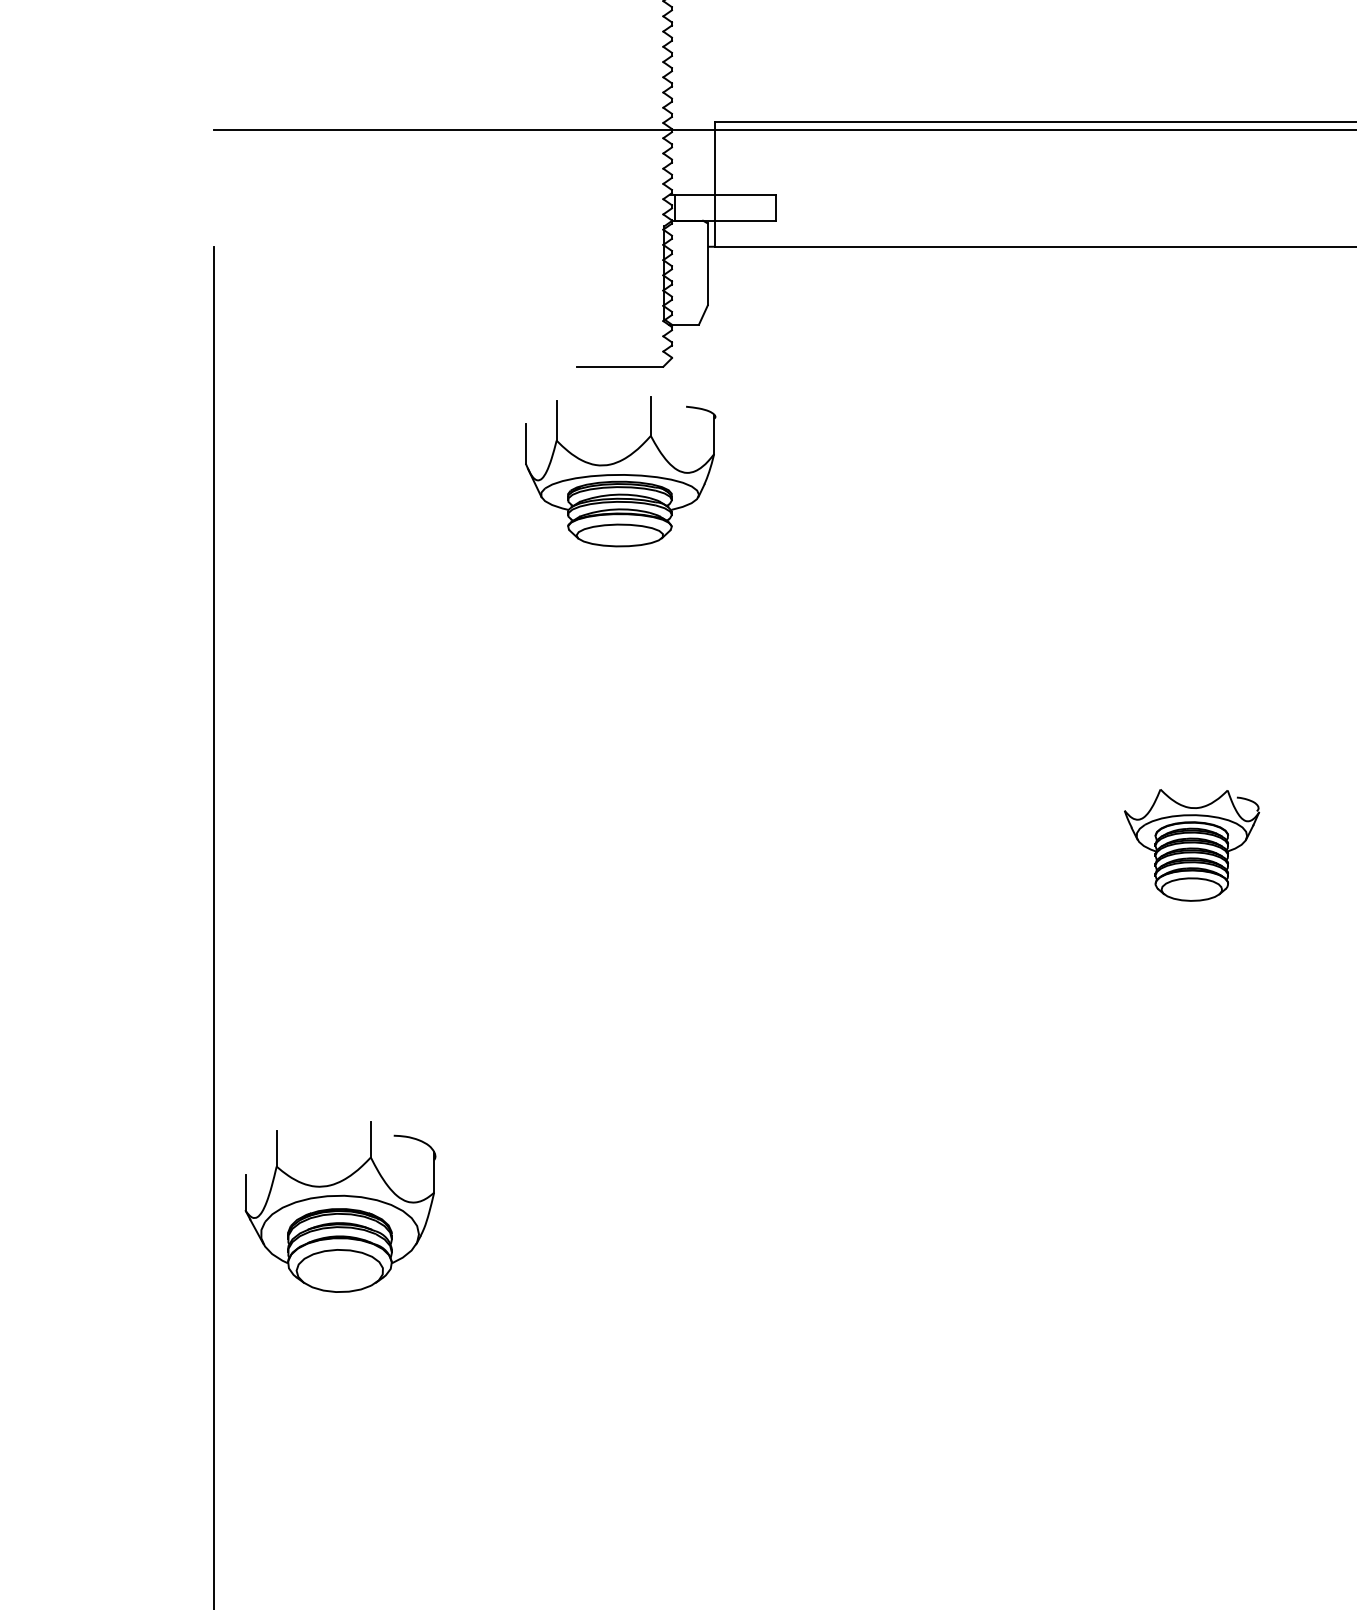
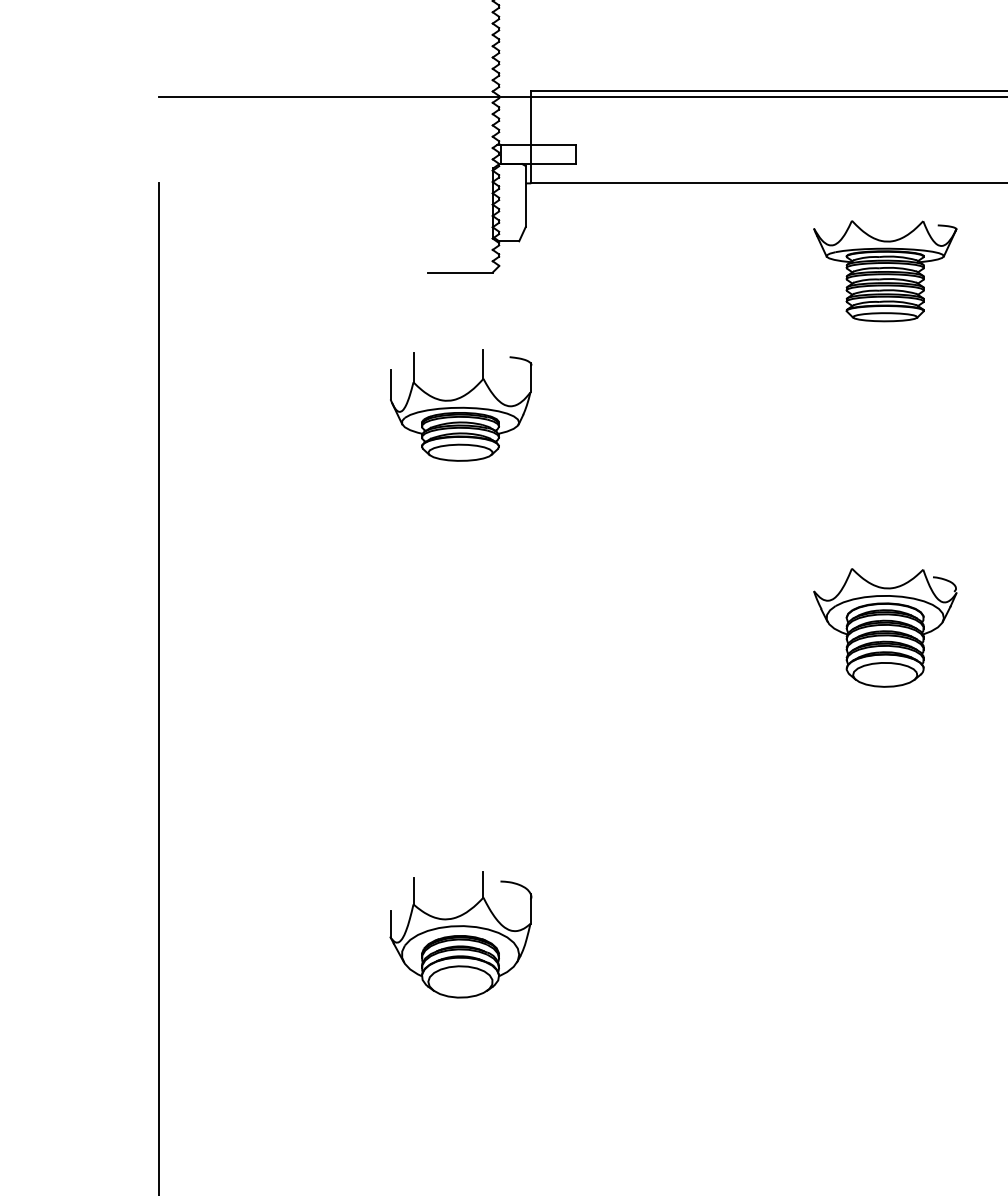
part: (1191, 364) -> (885, 270), added
part: (620, 471) -> (460, 405), moved
part: (1191, 845) -> (885, 628), size x1.43
part: (340, 1206) -> (460, 934), moved

